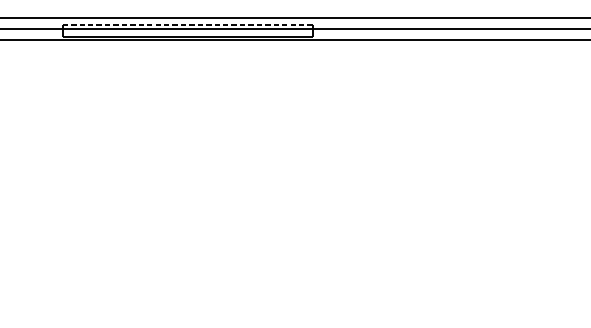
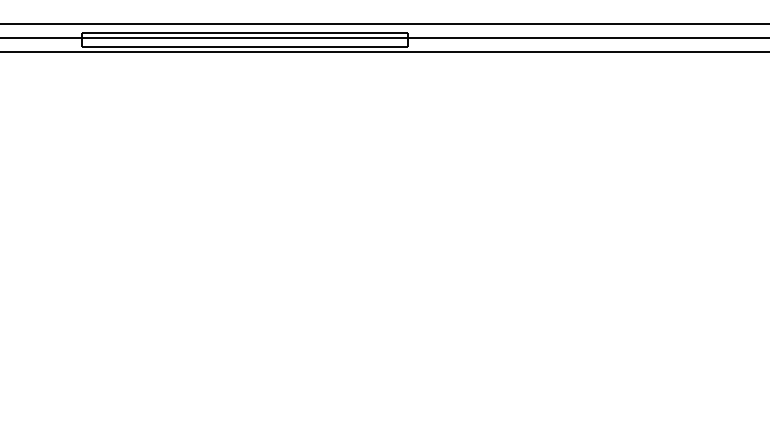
line: (187, 25) -> (244, 32), dashed -> solid

